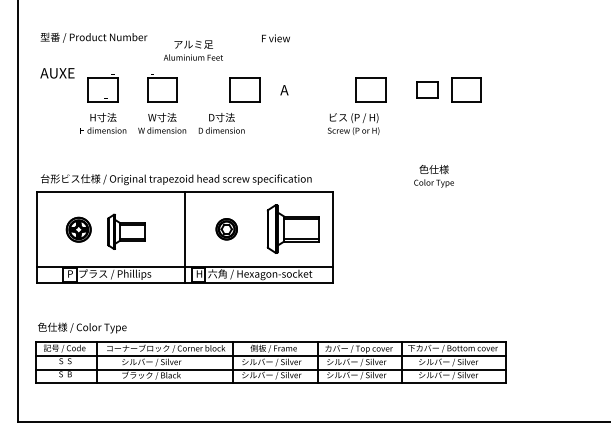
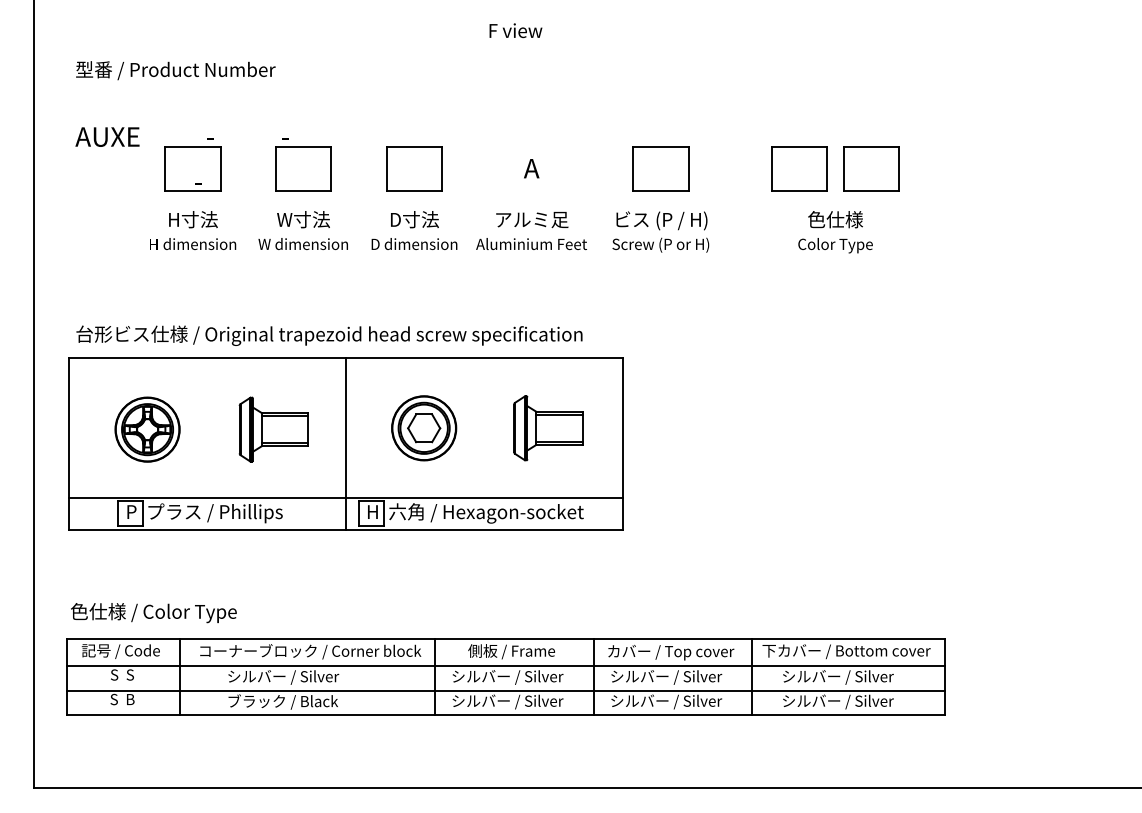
text: (275, 38) -> (514, 30), moved
text: (192, 50) -> (529, 230), moved
part: (244, 89) -> (414, 167), moved
part: (370, 89) -> (660, 167), moved
part: (427, 89) -> (798, 167), size x1.43
text: (433, 176) -> (834, 232), moved
part: (78, 229) -> (146, 428), size x1.43
part: (226, 229) -> (423, 428), size x1.67
part: (293, 229) -> (548, 428), size x0.71
part: (126, 231) -> (273, 428), moved

